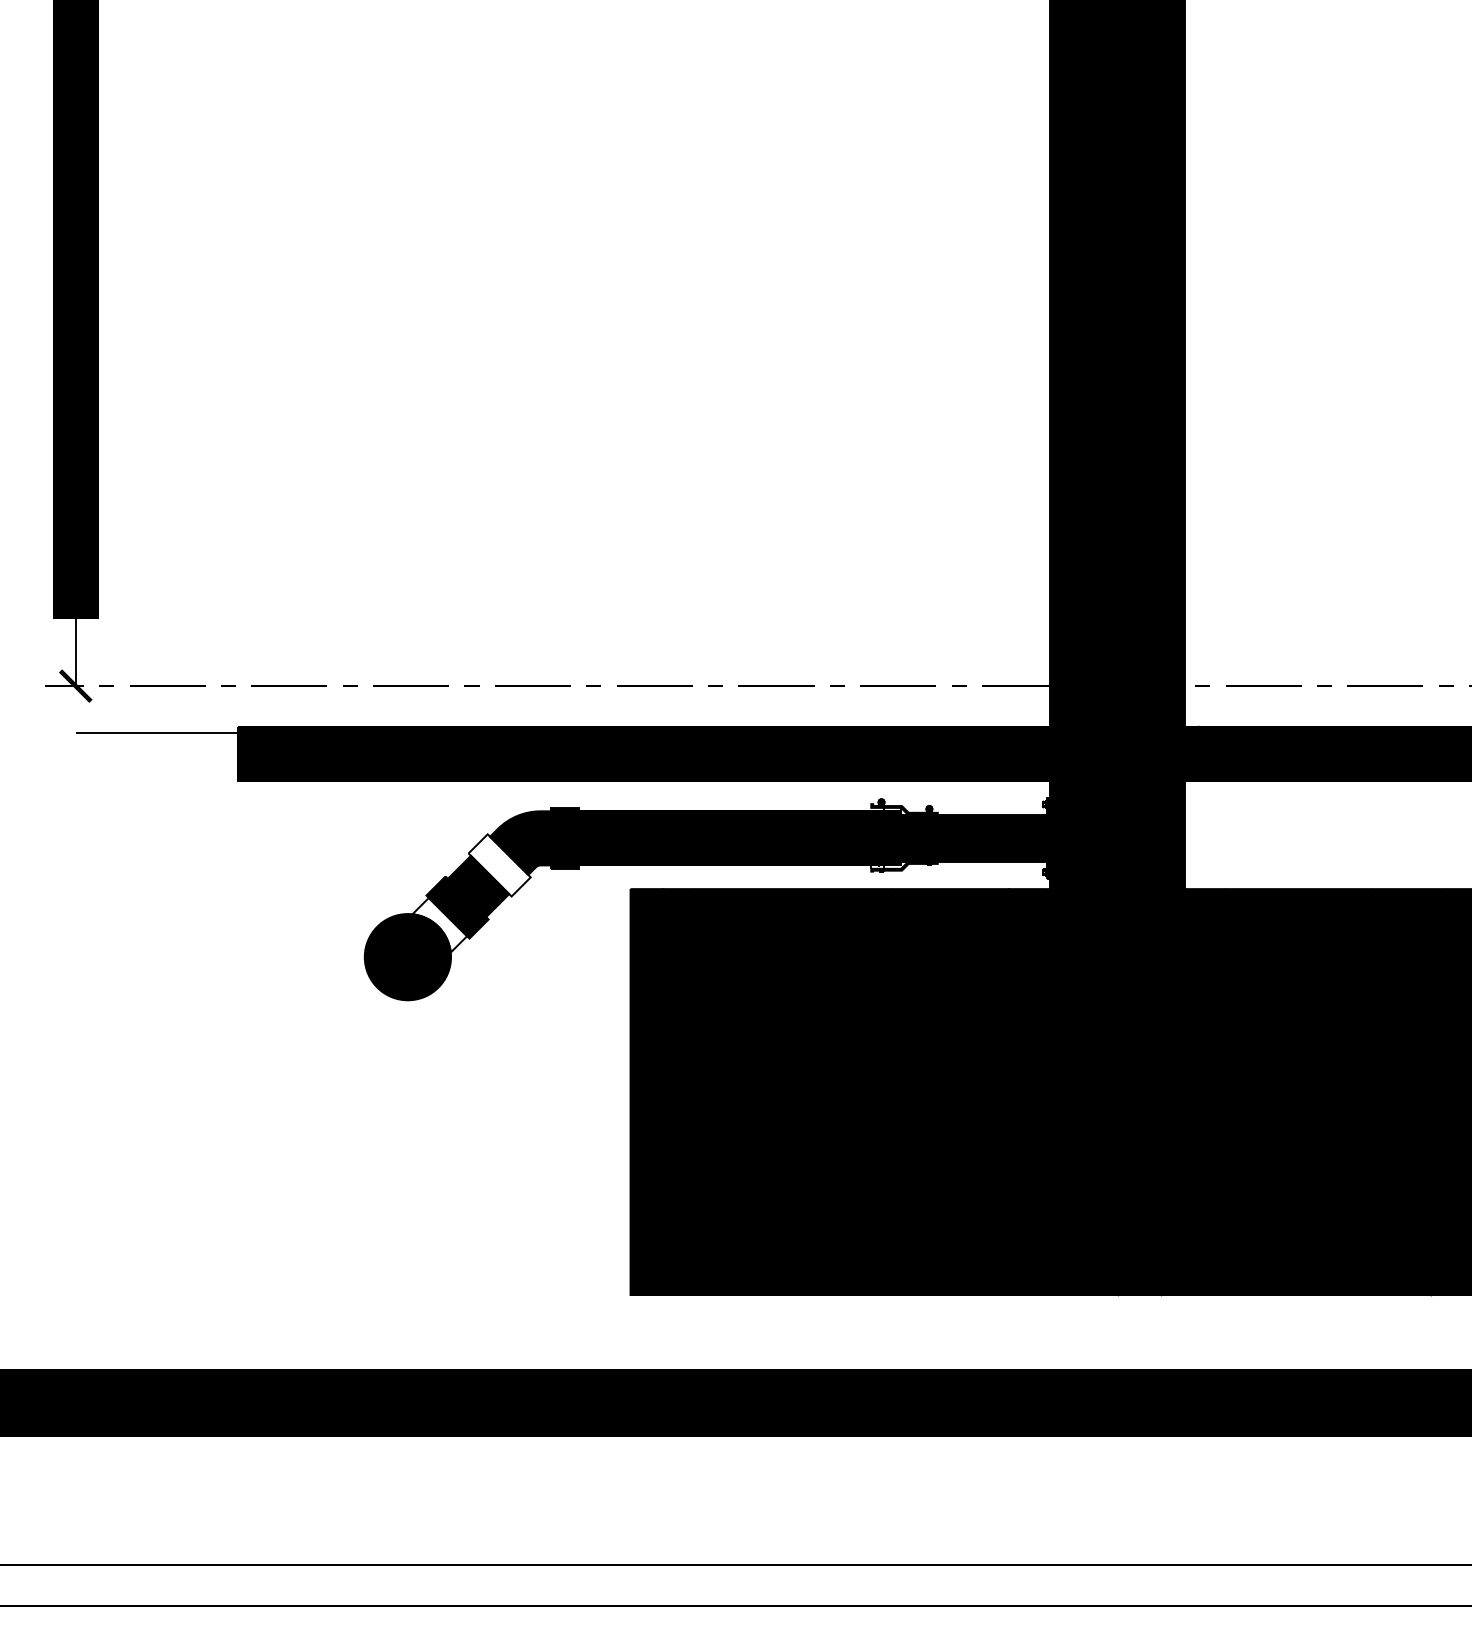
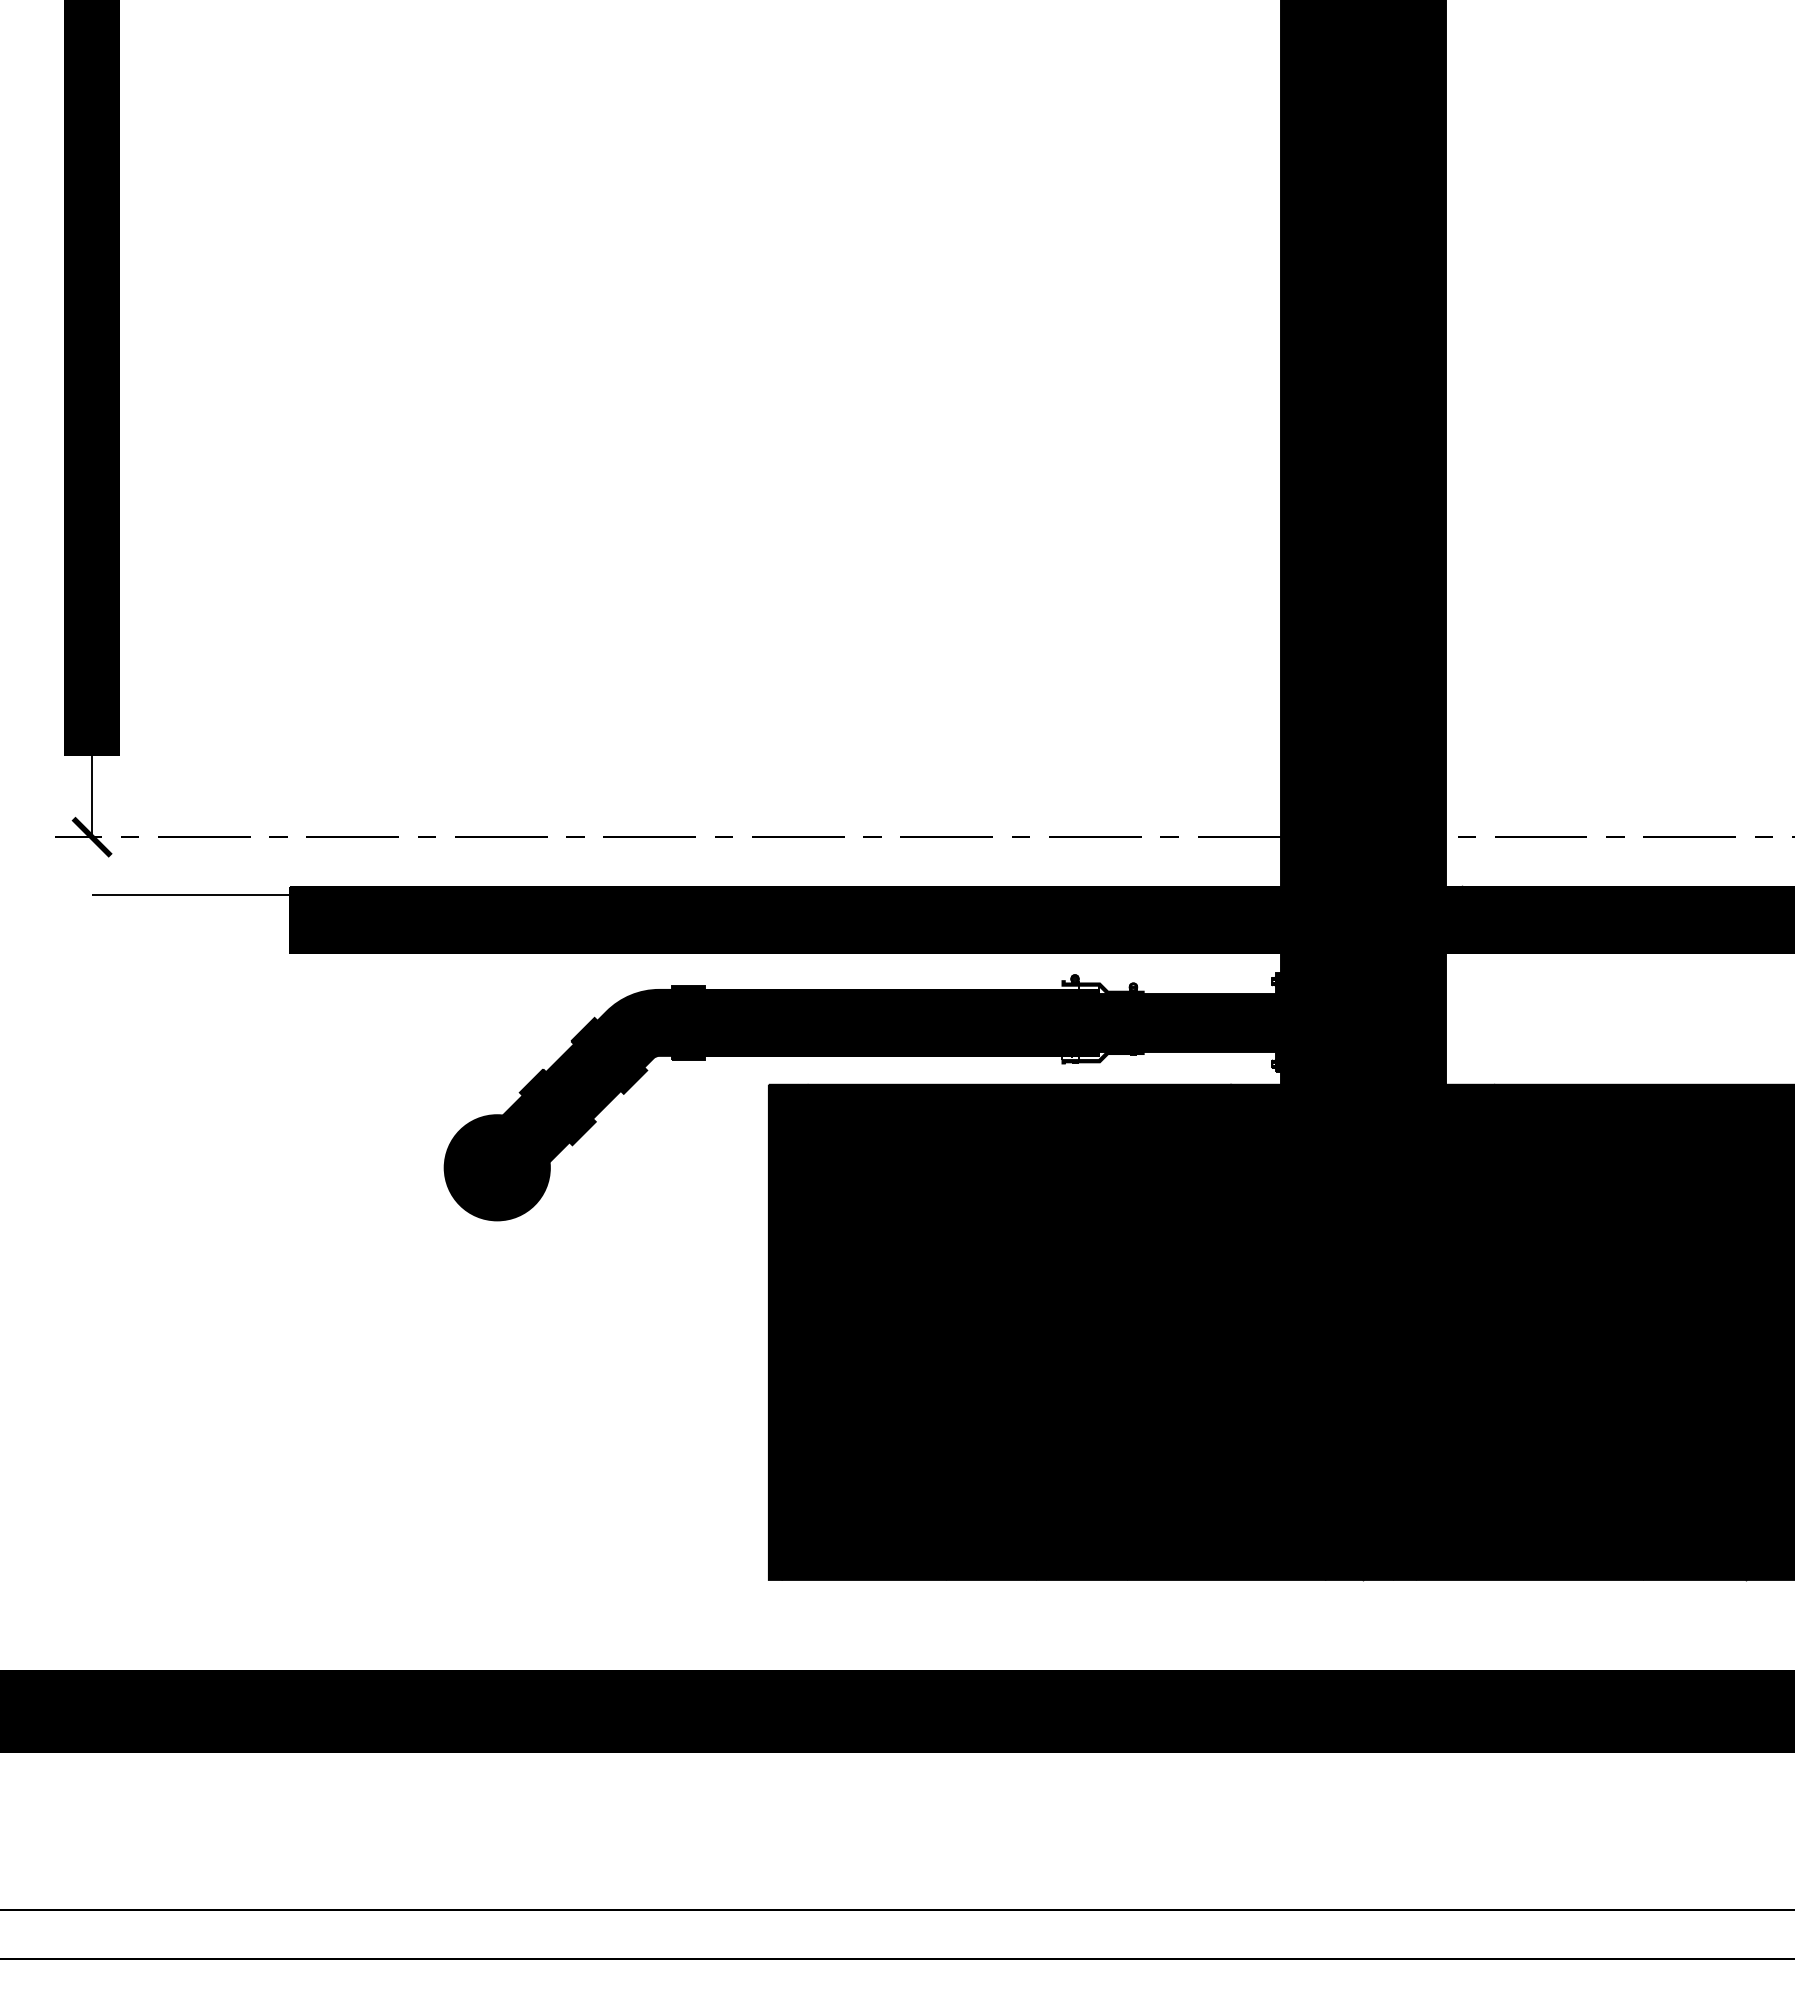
fill: (499, 865) -> (609, 1055), added
fill: (439, 924) -> (535, 1128), added

